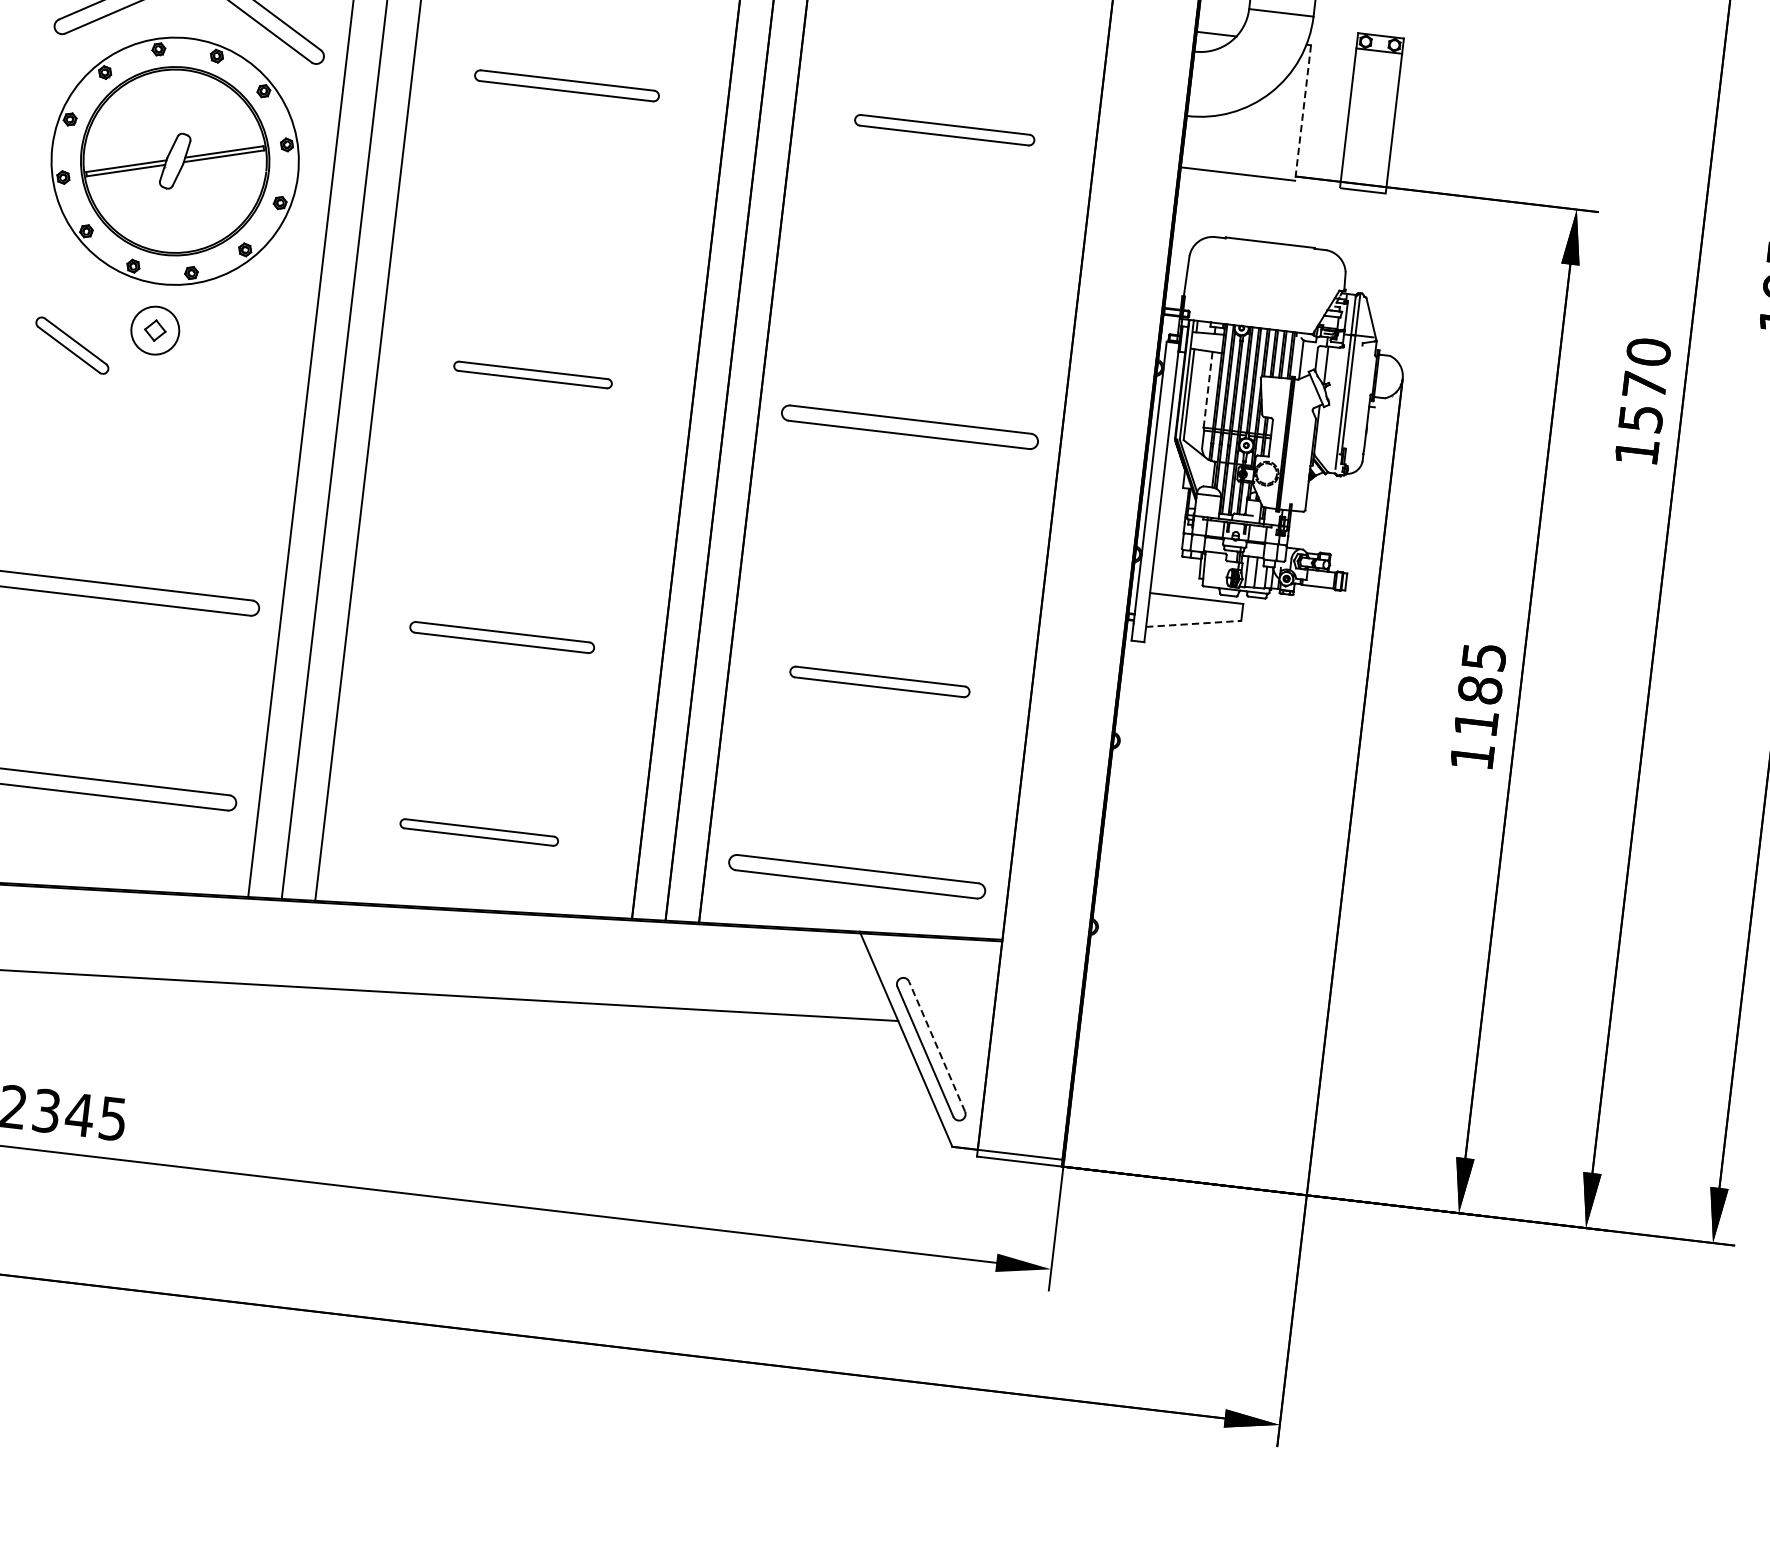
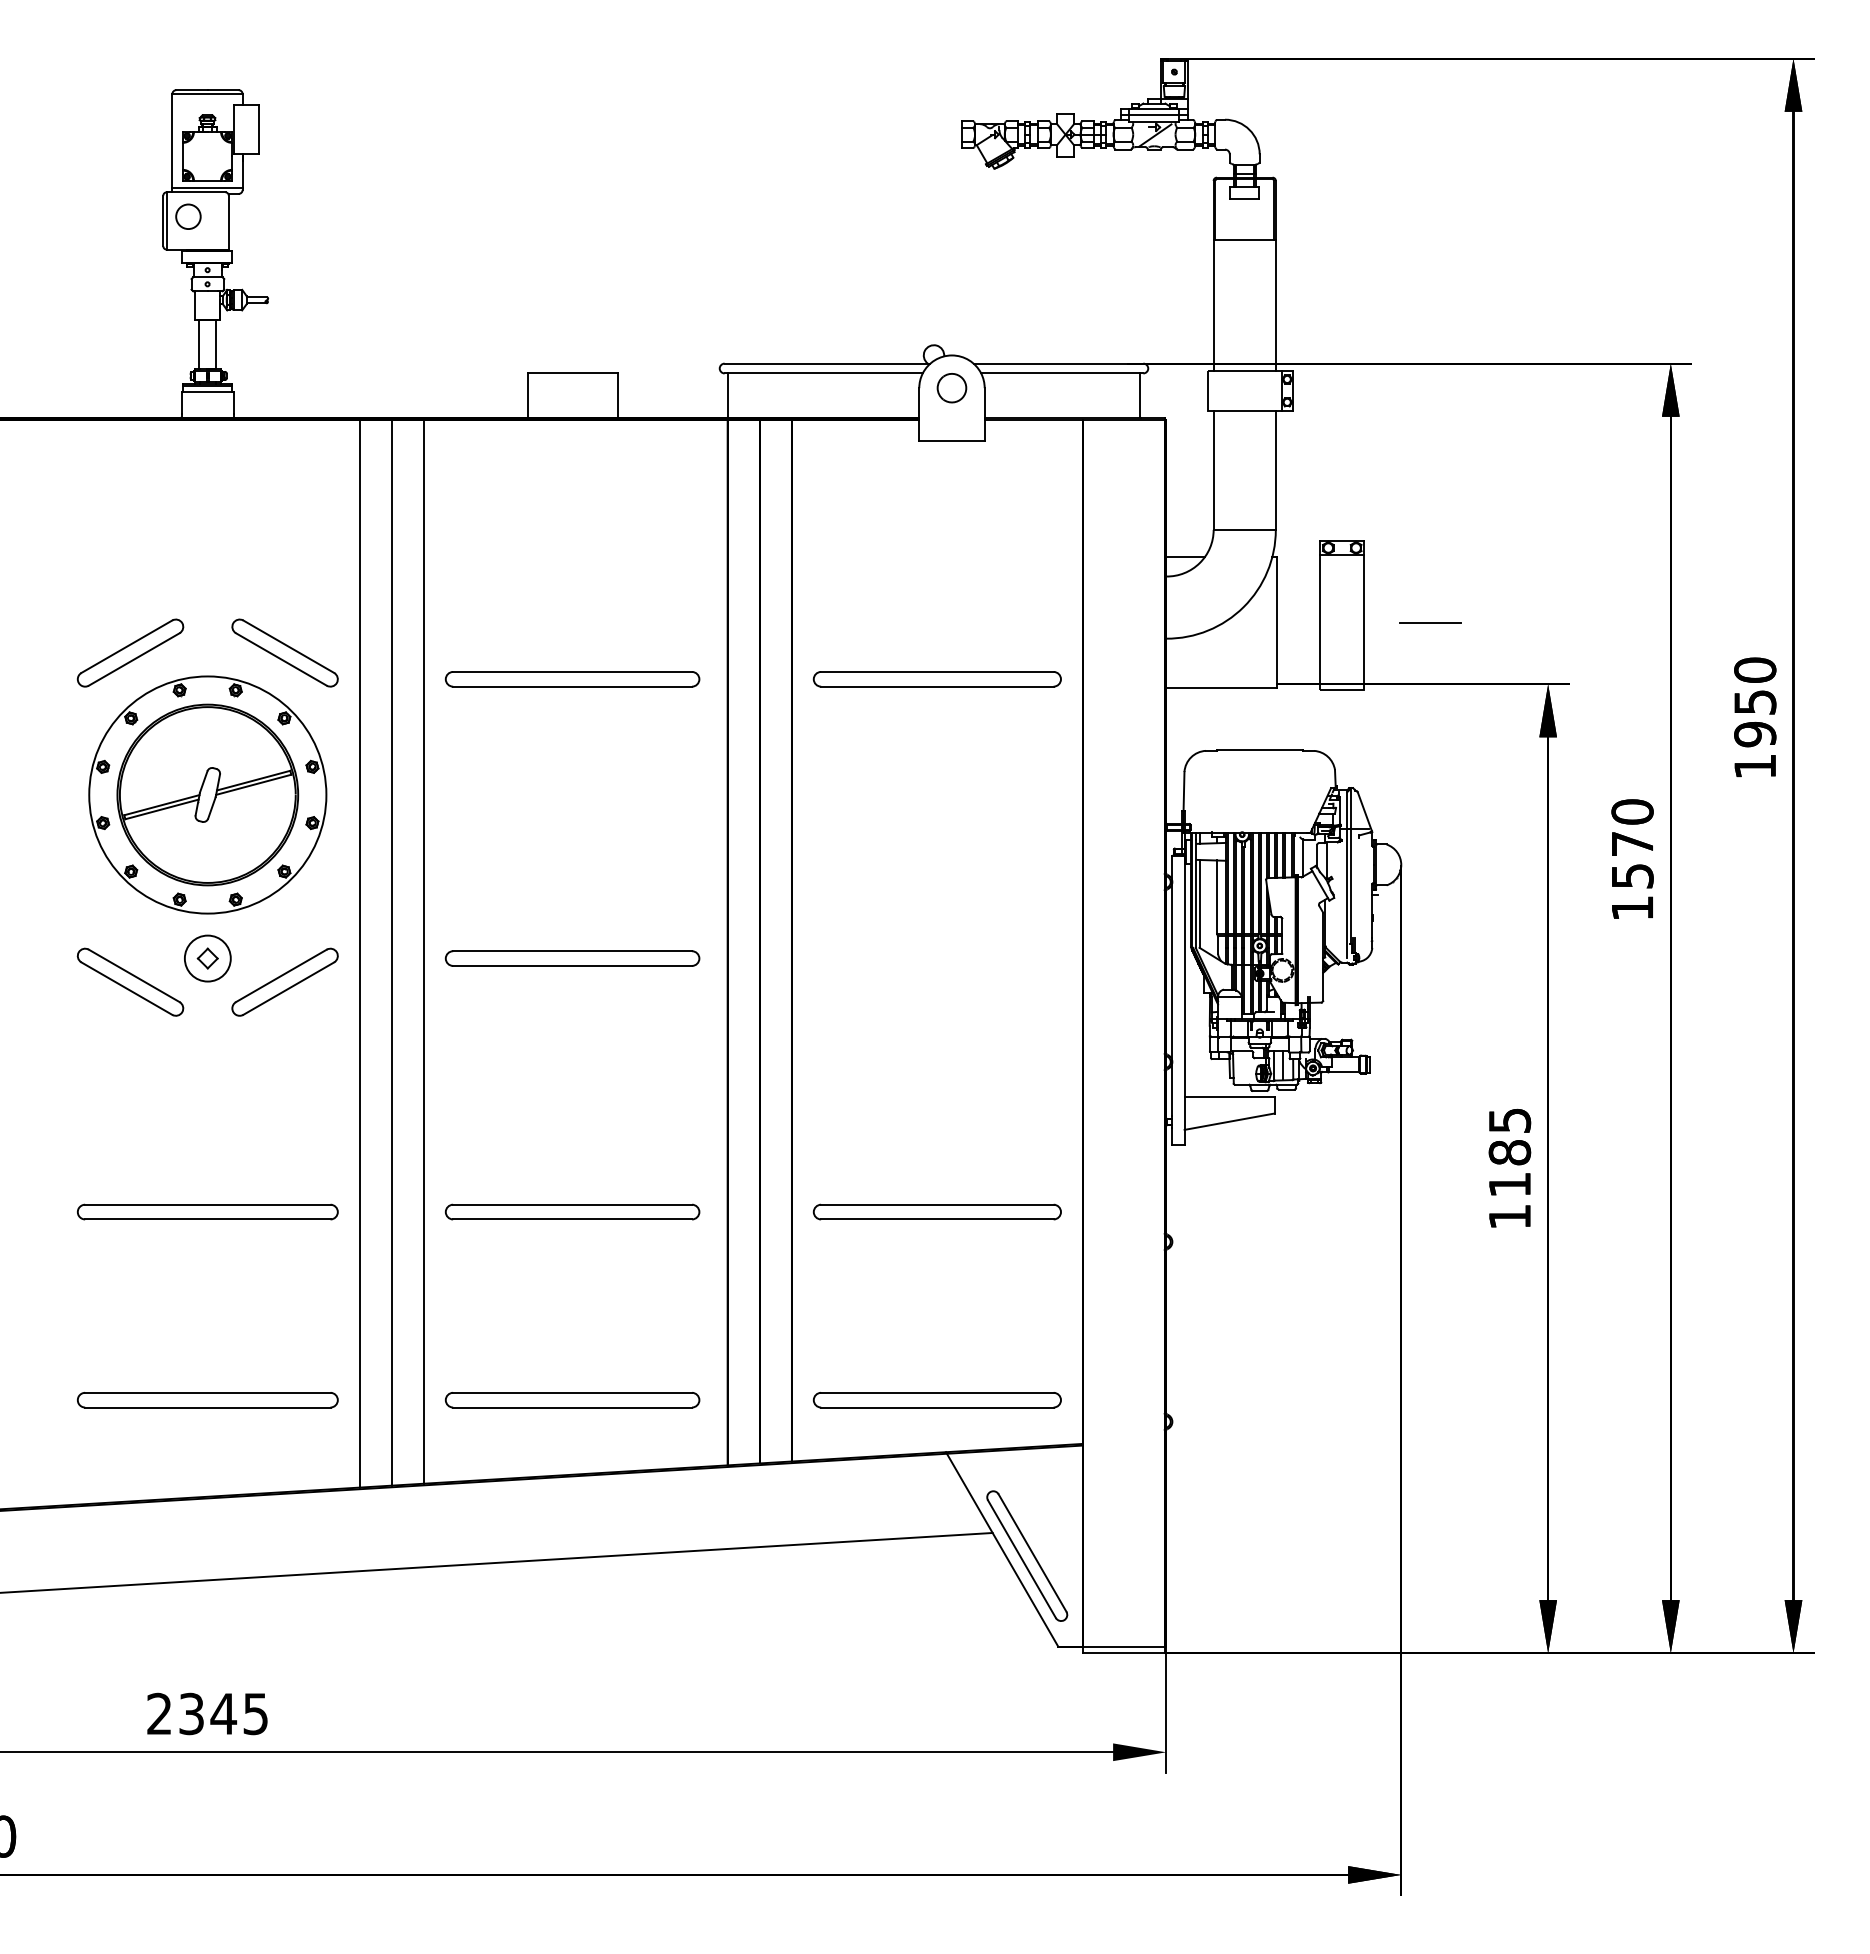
part: (566, 85) -> (572, 679), size x1.43
line: (1302, 113) -> (1276, 623), dashed -> solid
part: (943, 130) -> (936, 679), size x1.43
line: (1462, 131) -> (1430, 622), added
part: (72, 344) -> (130, 981), size x1.43
part: (231, 363) -> (284, 981), added
part: (533, 374) -> (572, 958), size x1.67
line: (1208, 390) -> (1217, 897), dashed -> solid
part: (909, 427) -> (936, 966), removed
line: (1193, 623) -> (1229, 1121), dashed -> solid
part: (502, 636) -> (572, 1211), size x1.43
part: (879, 681) -> (936, 1211), size x1.43
part: (479, 832) -> (572, 1400), size x1.67
line: (937, 1047) -> (1032, 1553), dashed -> solid

